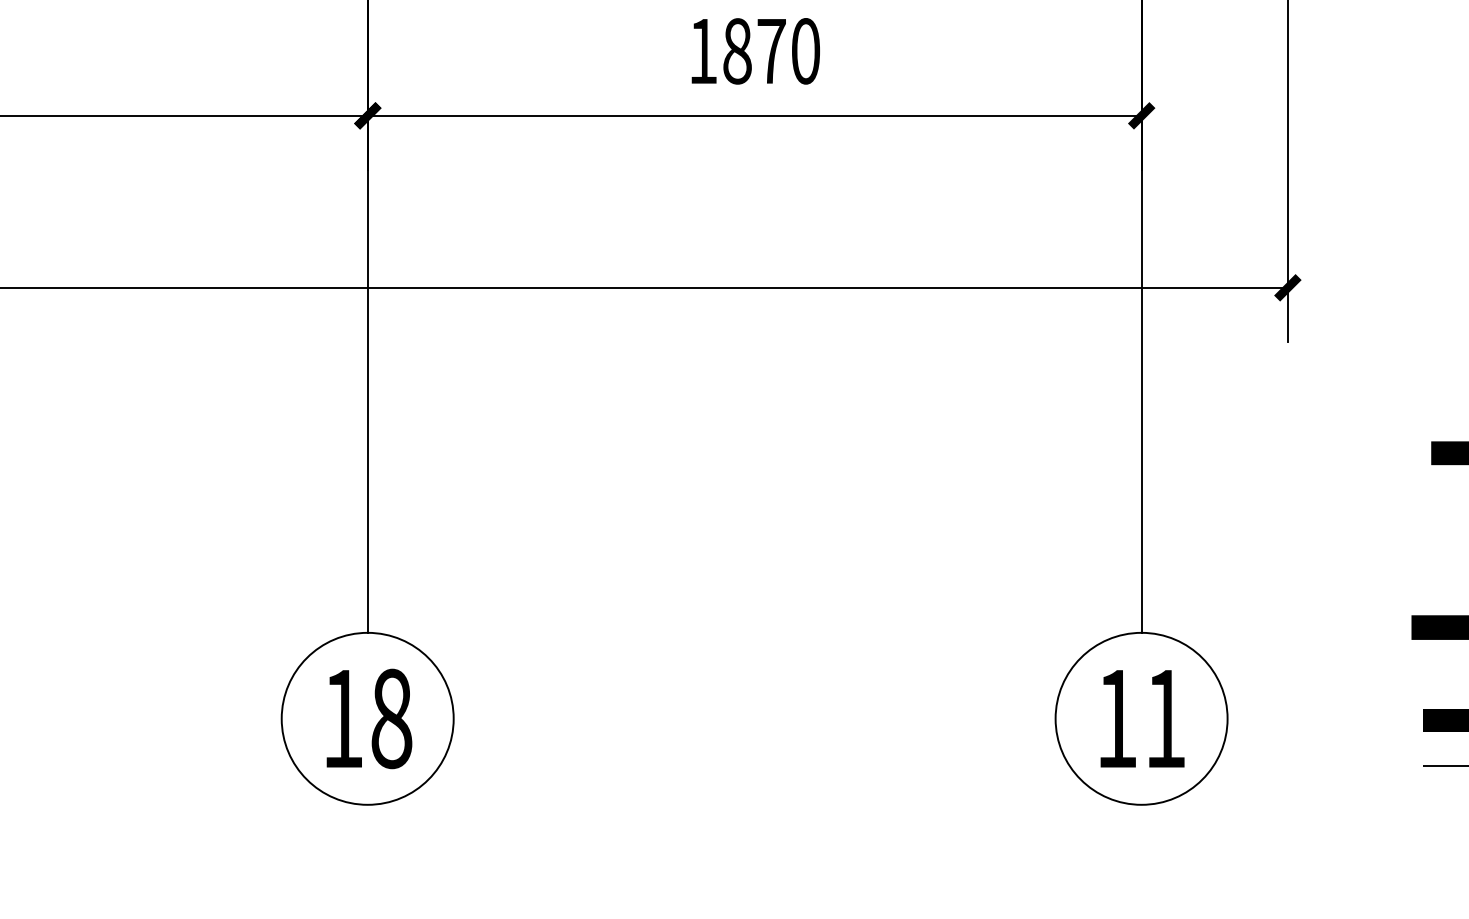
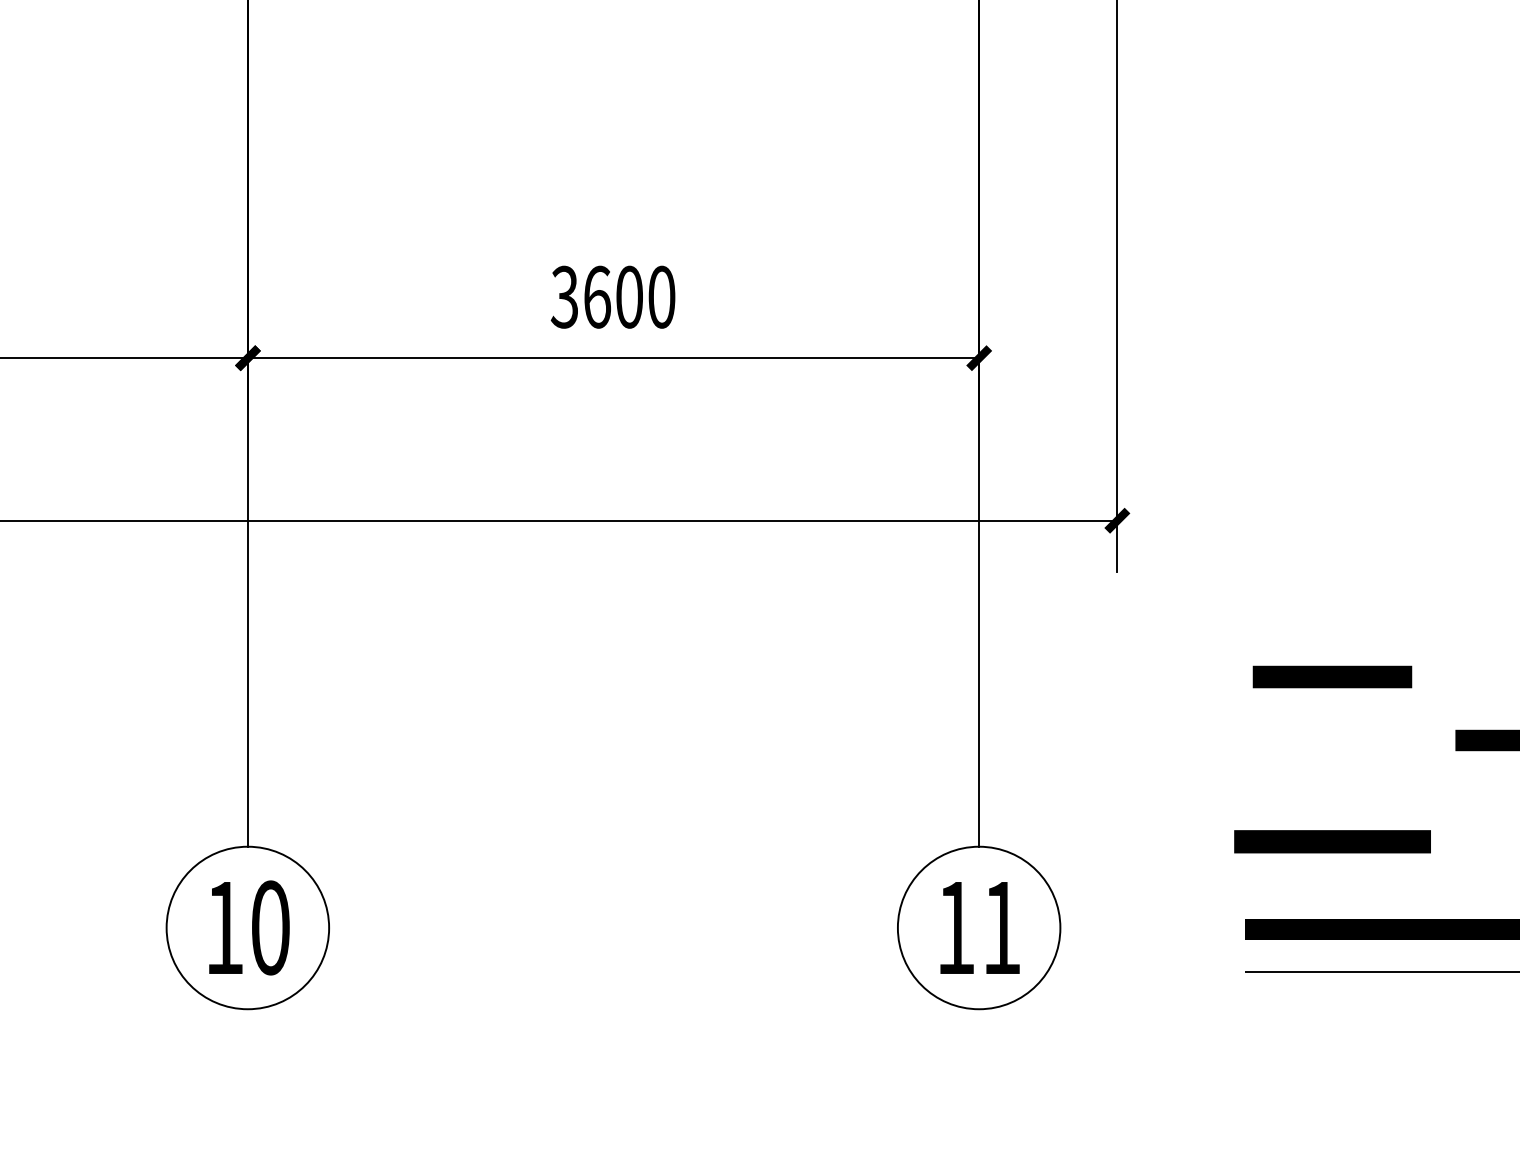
text: (736, 50) -> (596, 296), 1870 -> 3600
text: (391, 718) -> (270, 927), 18 -> 10

